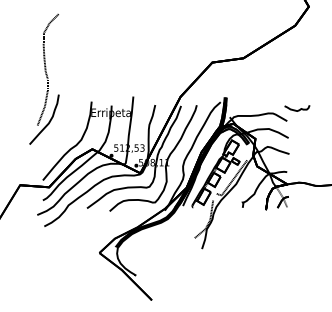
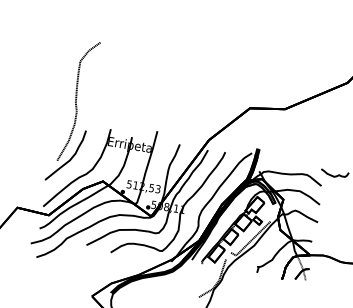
part: (44, 78) -> (73, 110), moved

